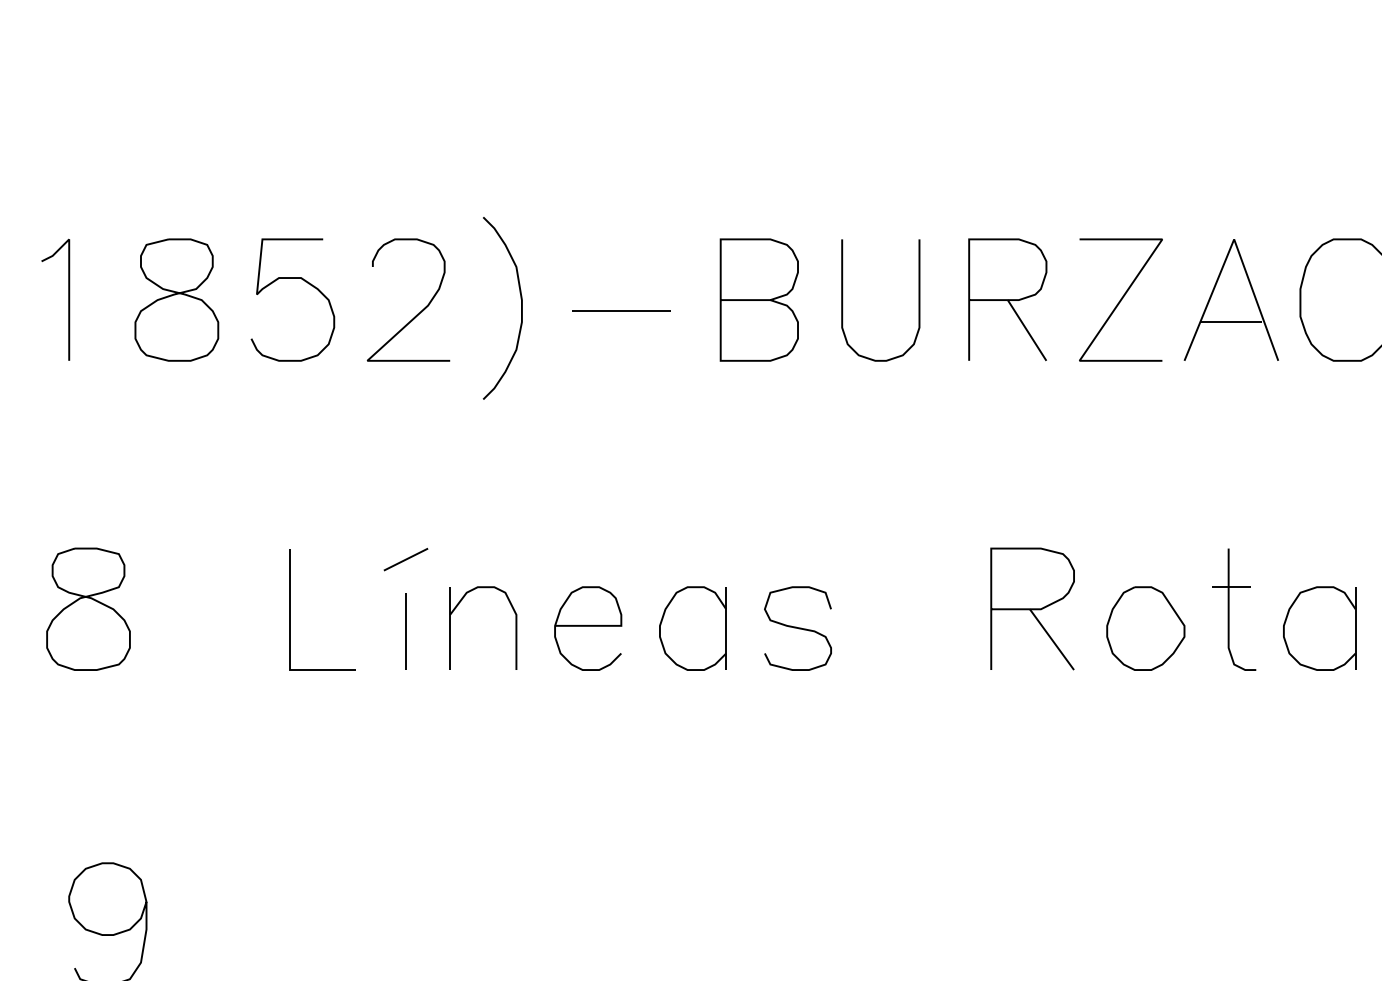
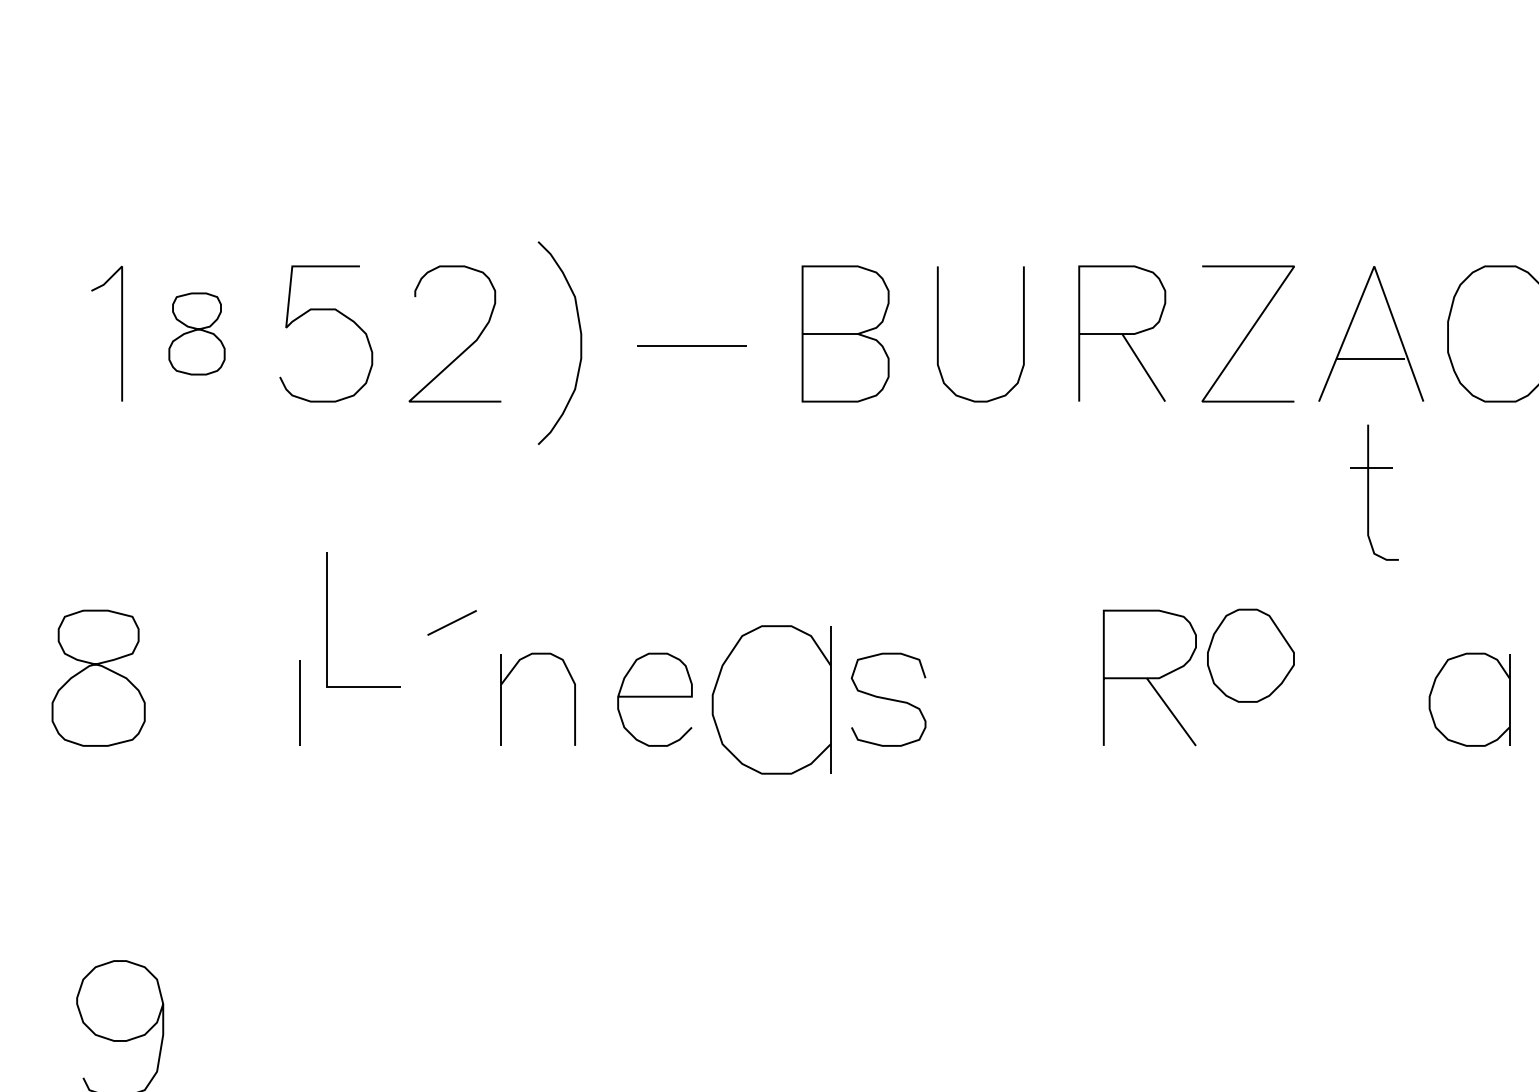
curve: (68, 299) -> (121, 333), moved
part: (176, 299) -> (196, 333), size x0.6
curve: (290, 609) -> (327, 619), moved
part: (1234, 609) -> (1374, 492), moved
part: (692, 628) -> (771, 699), size x1.6
part: (1145, 628) -> (1250, 655), moved
line: (405, 631) -> (299, 702), moved

